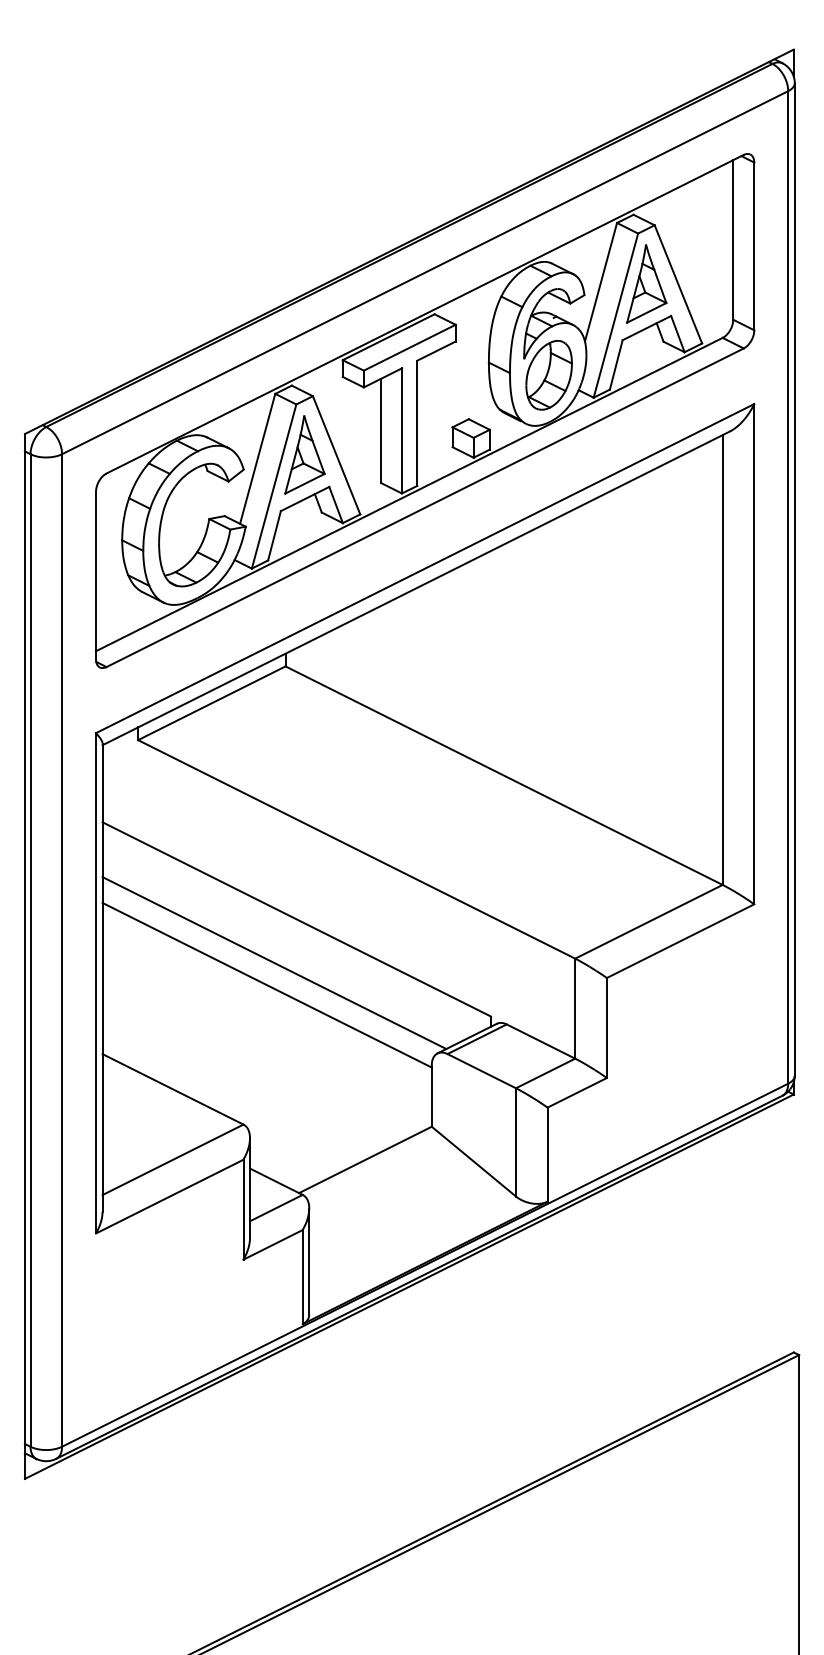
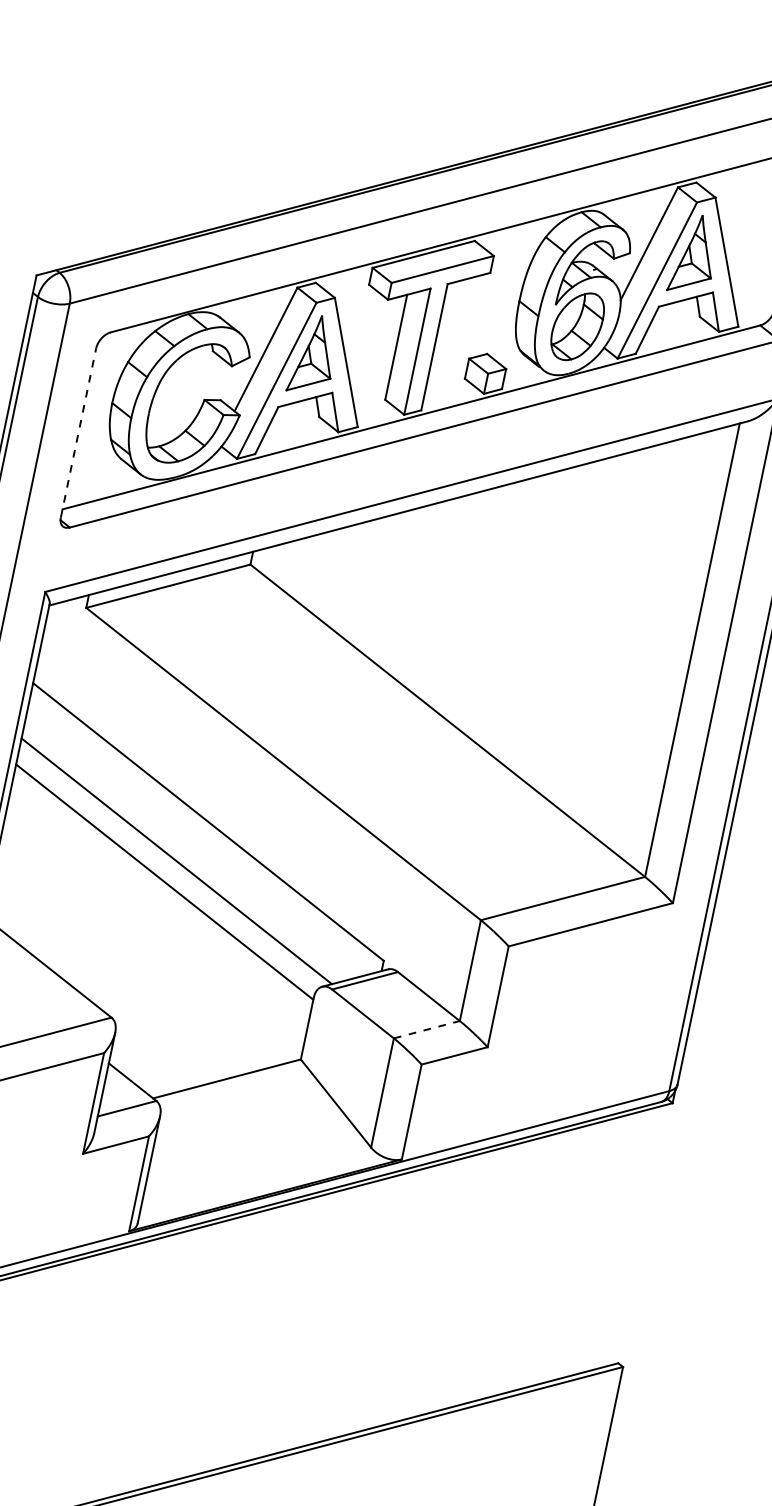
line: (96, 575) -> (78, 433), solid -> dashed
line: (546, 1073) -> (427, 1029), solid -> dashed

